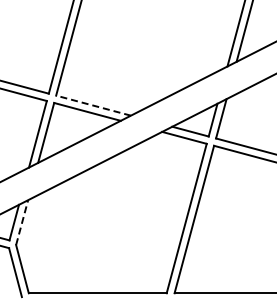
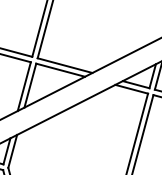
line: (93, 105) -> (65, 65), dashed -> solid
line: (22, 222) -> (12, 151), dashed -> solid

